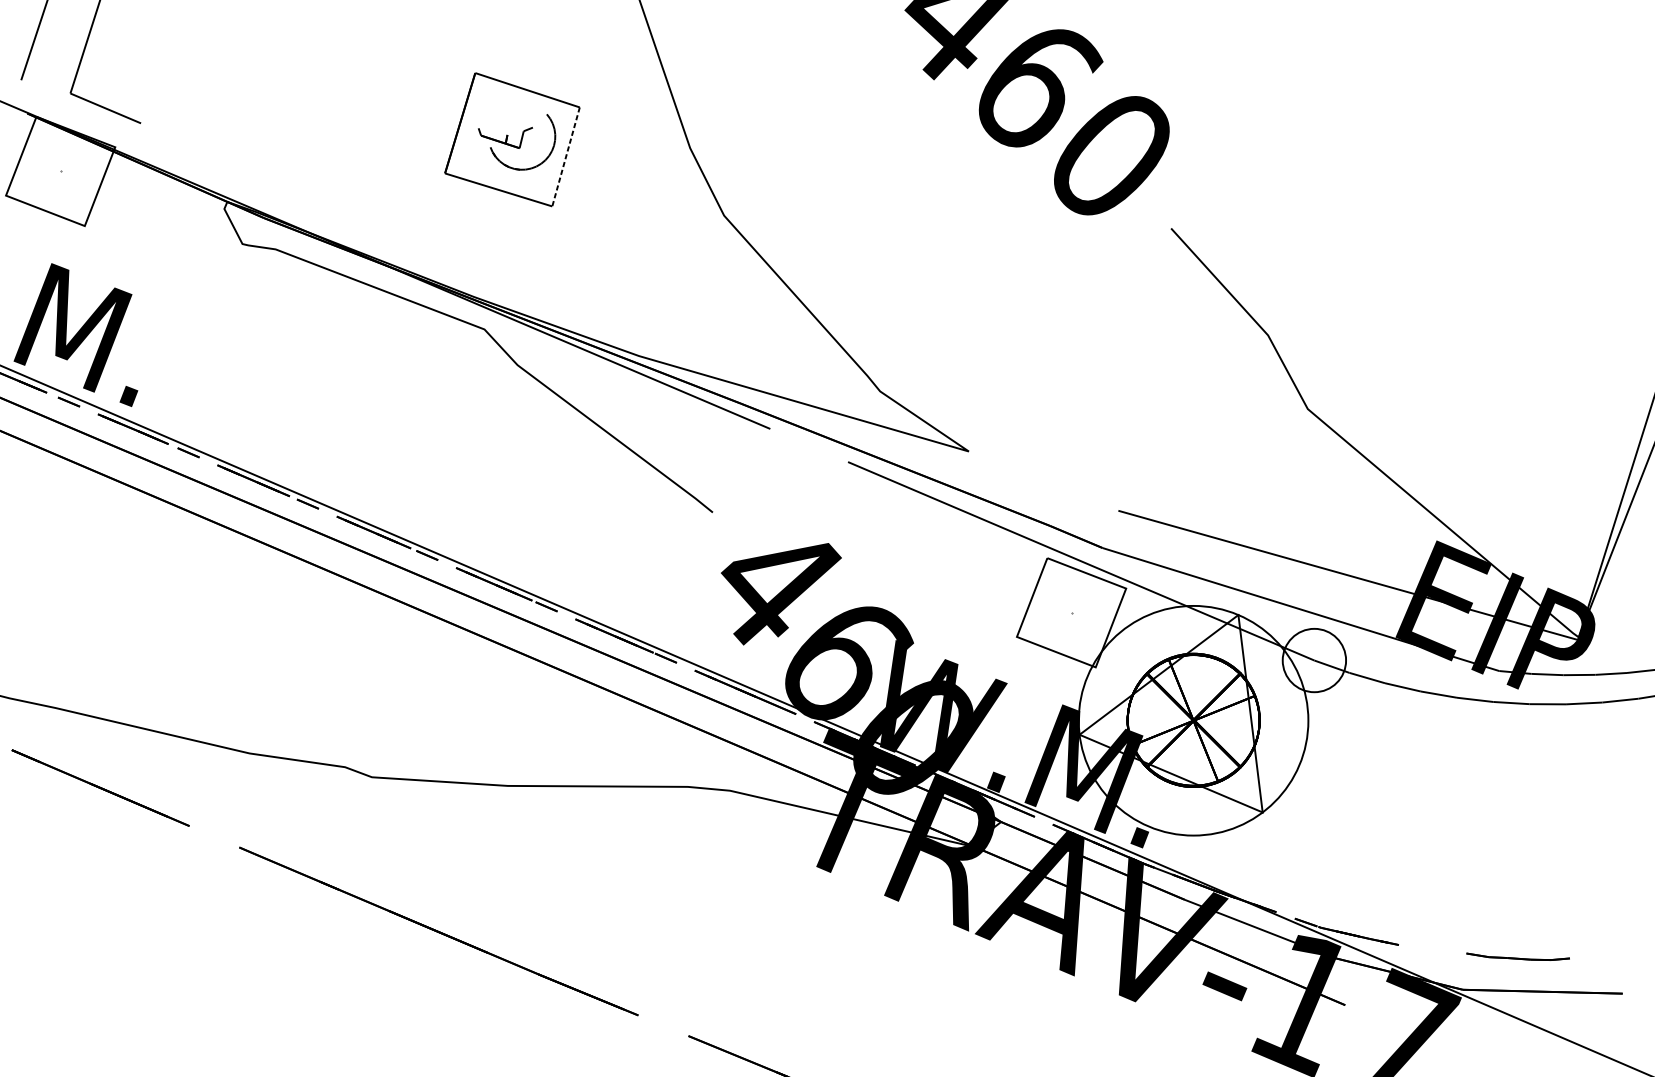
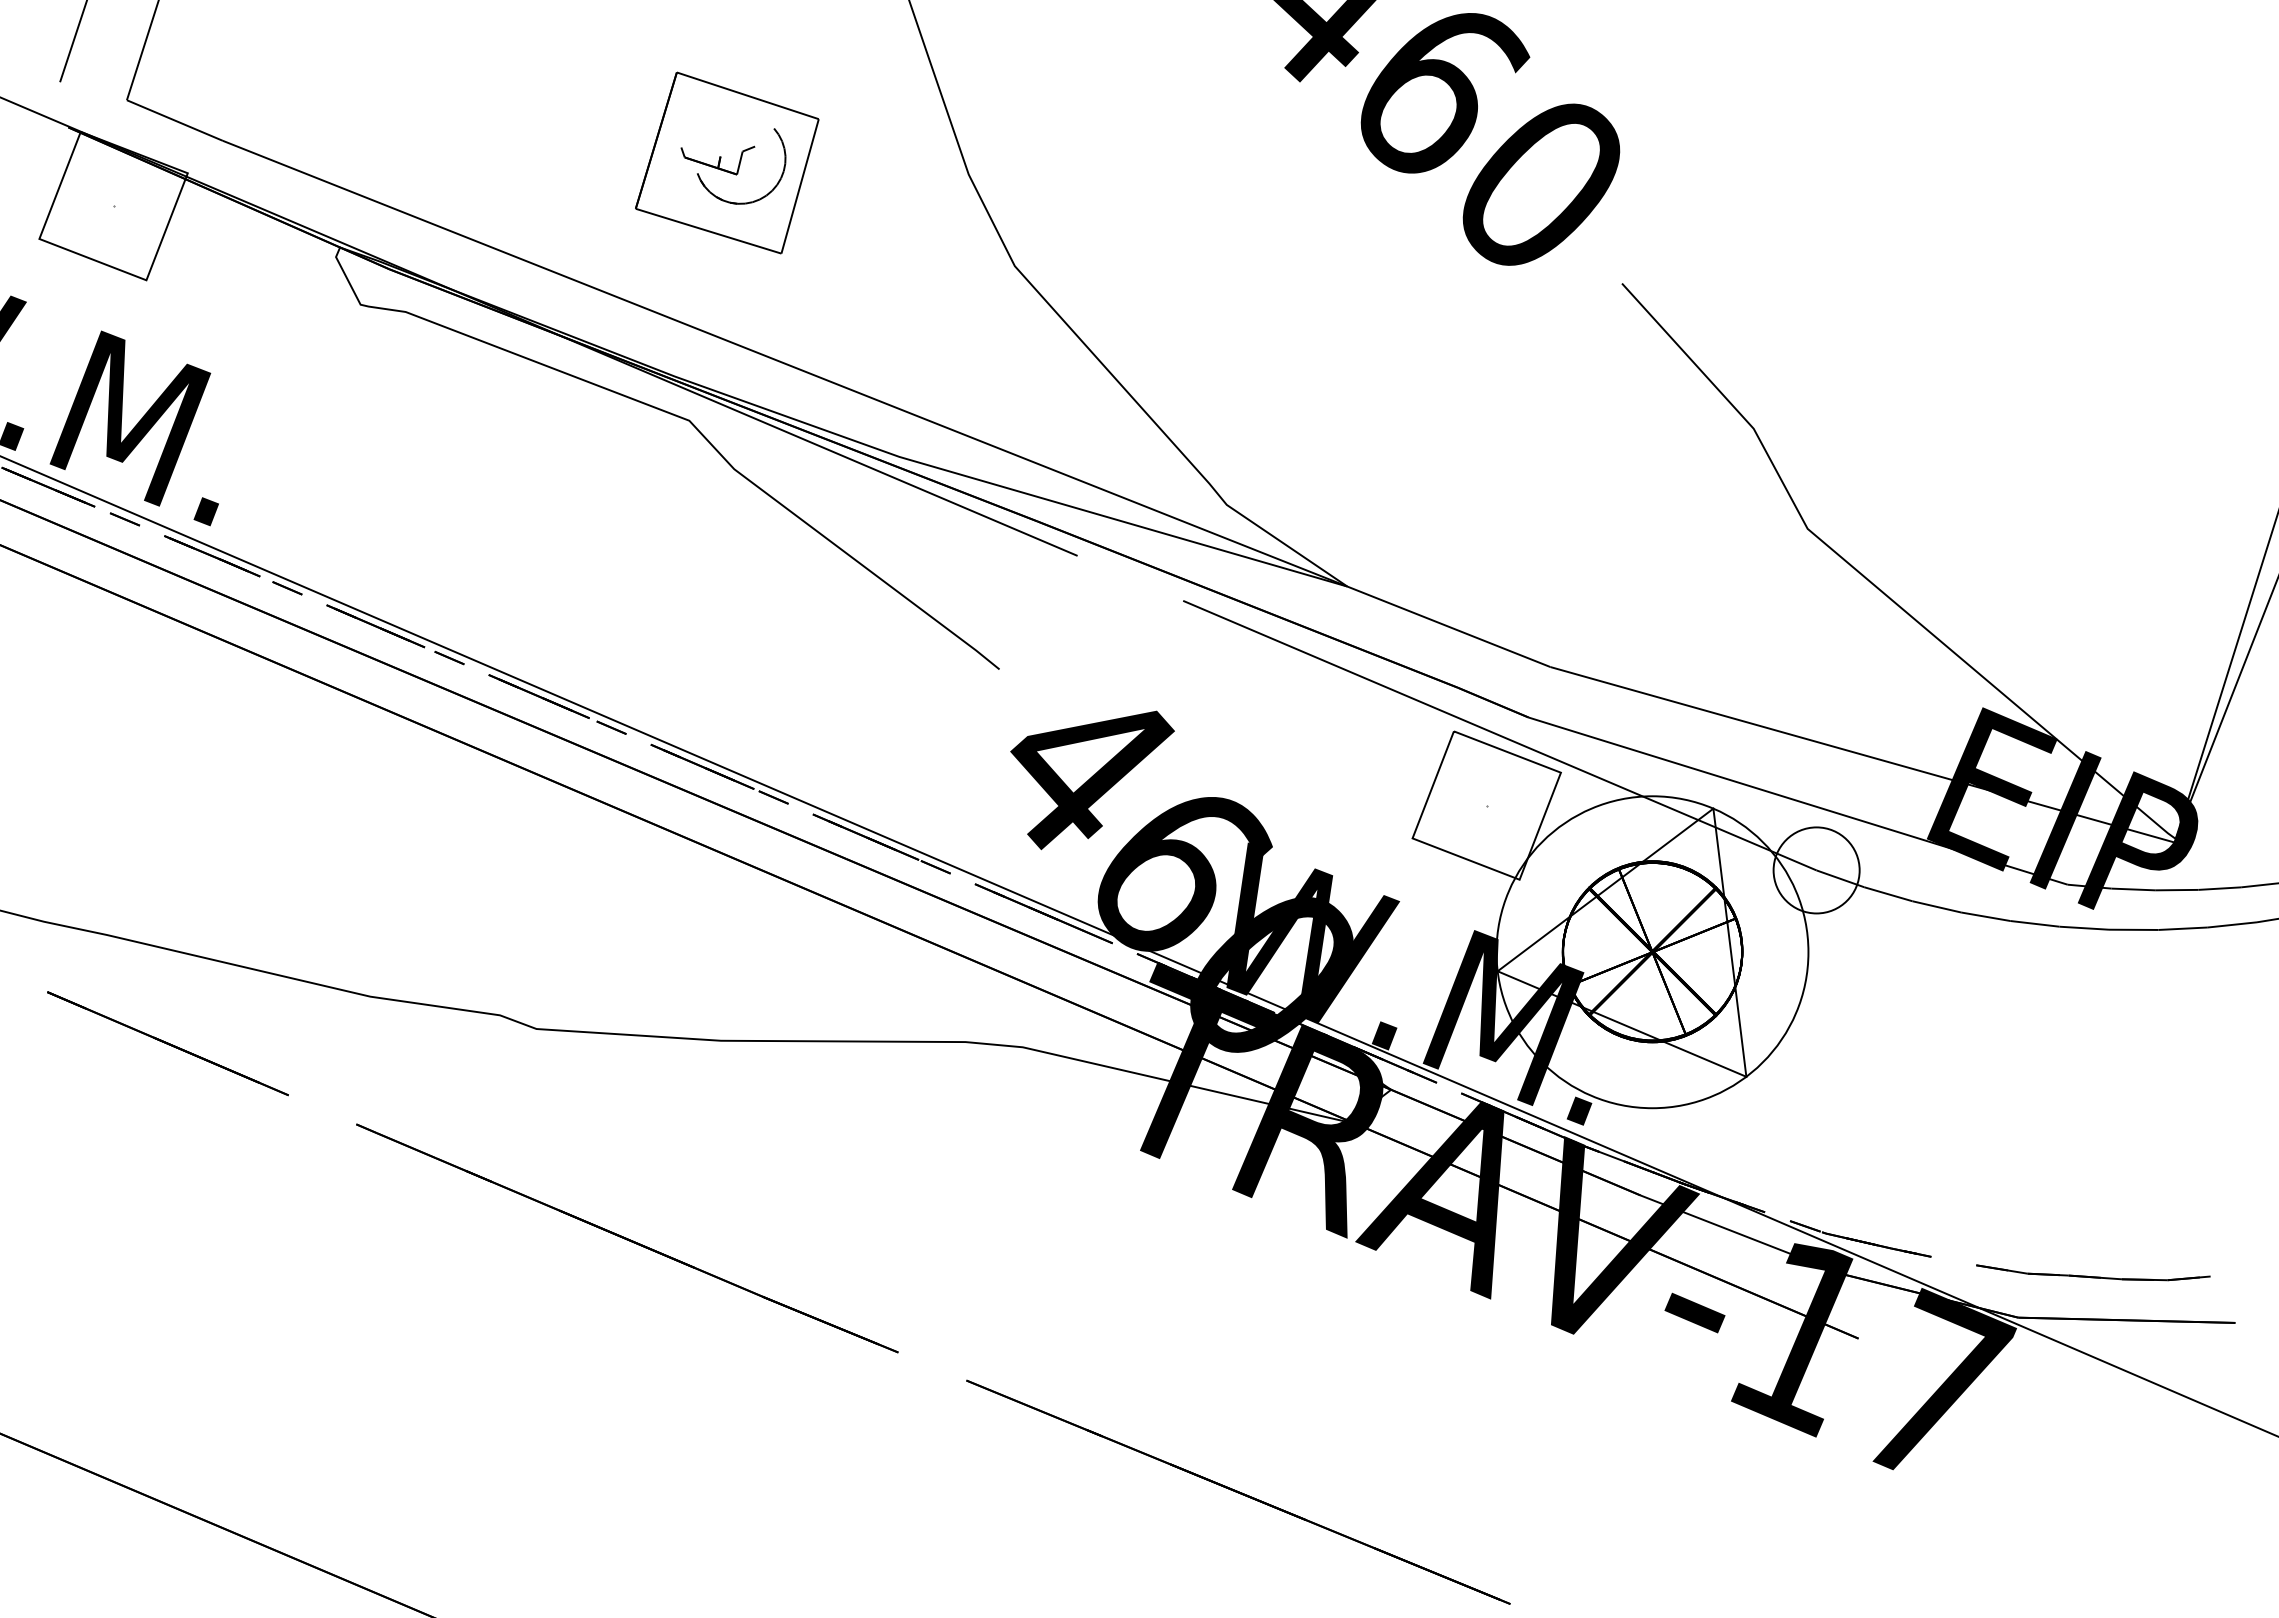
line: (566, 157) -> (800, 186), dashed -> solid
line: (629, 316) -> (886, 403), added
part: (1518, 956) -> (2093, 1272), size x1.67

